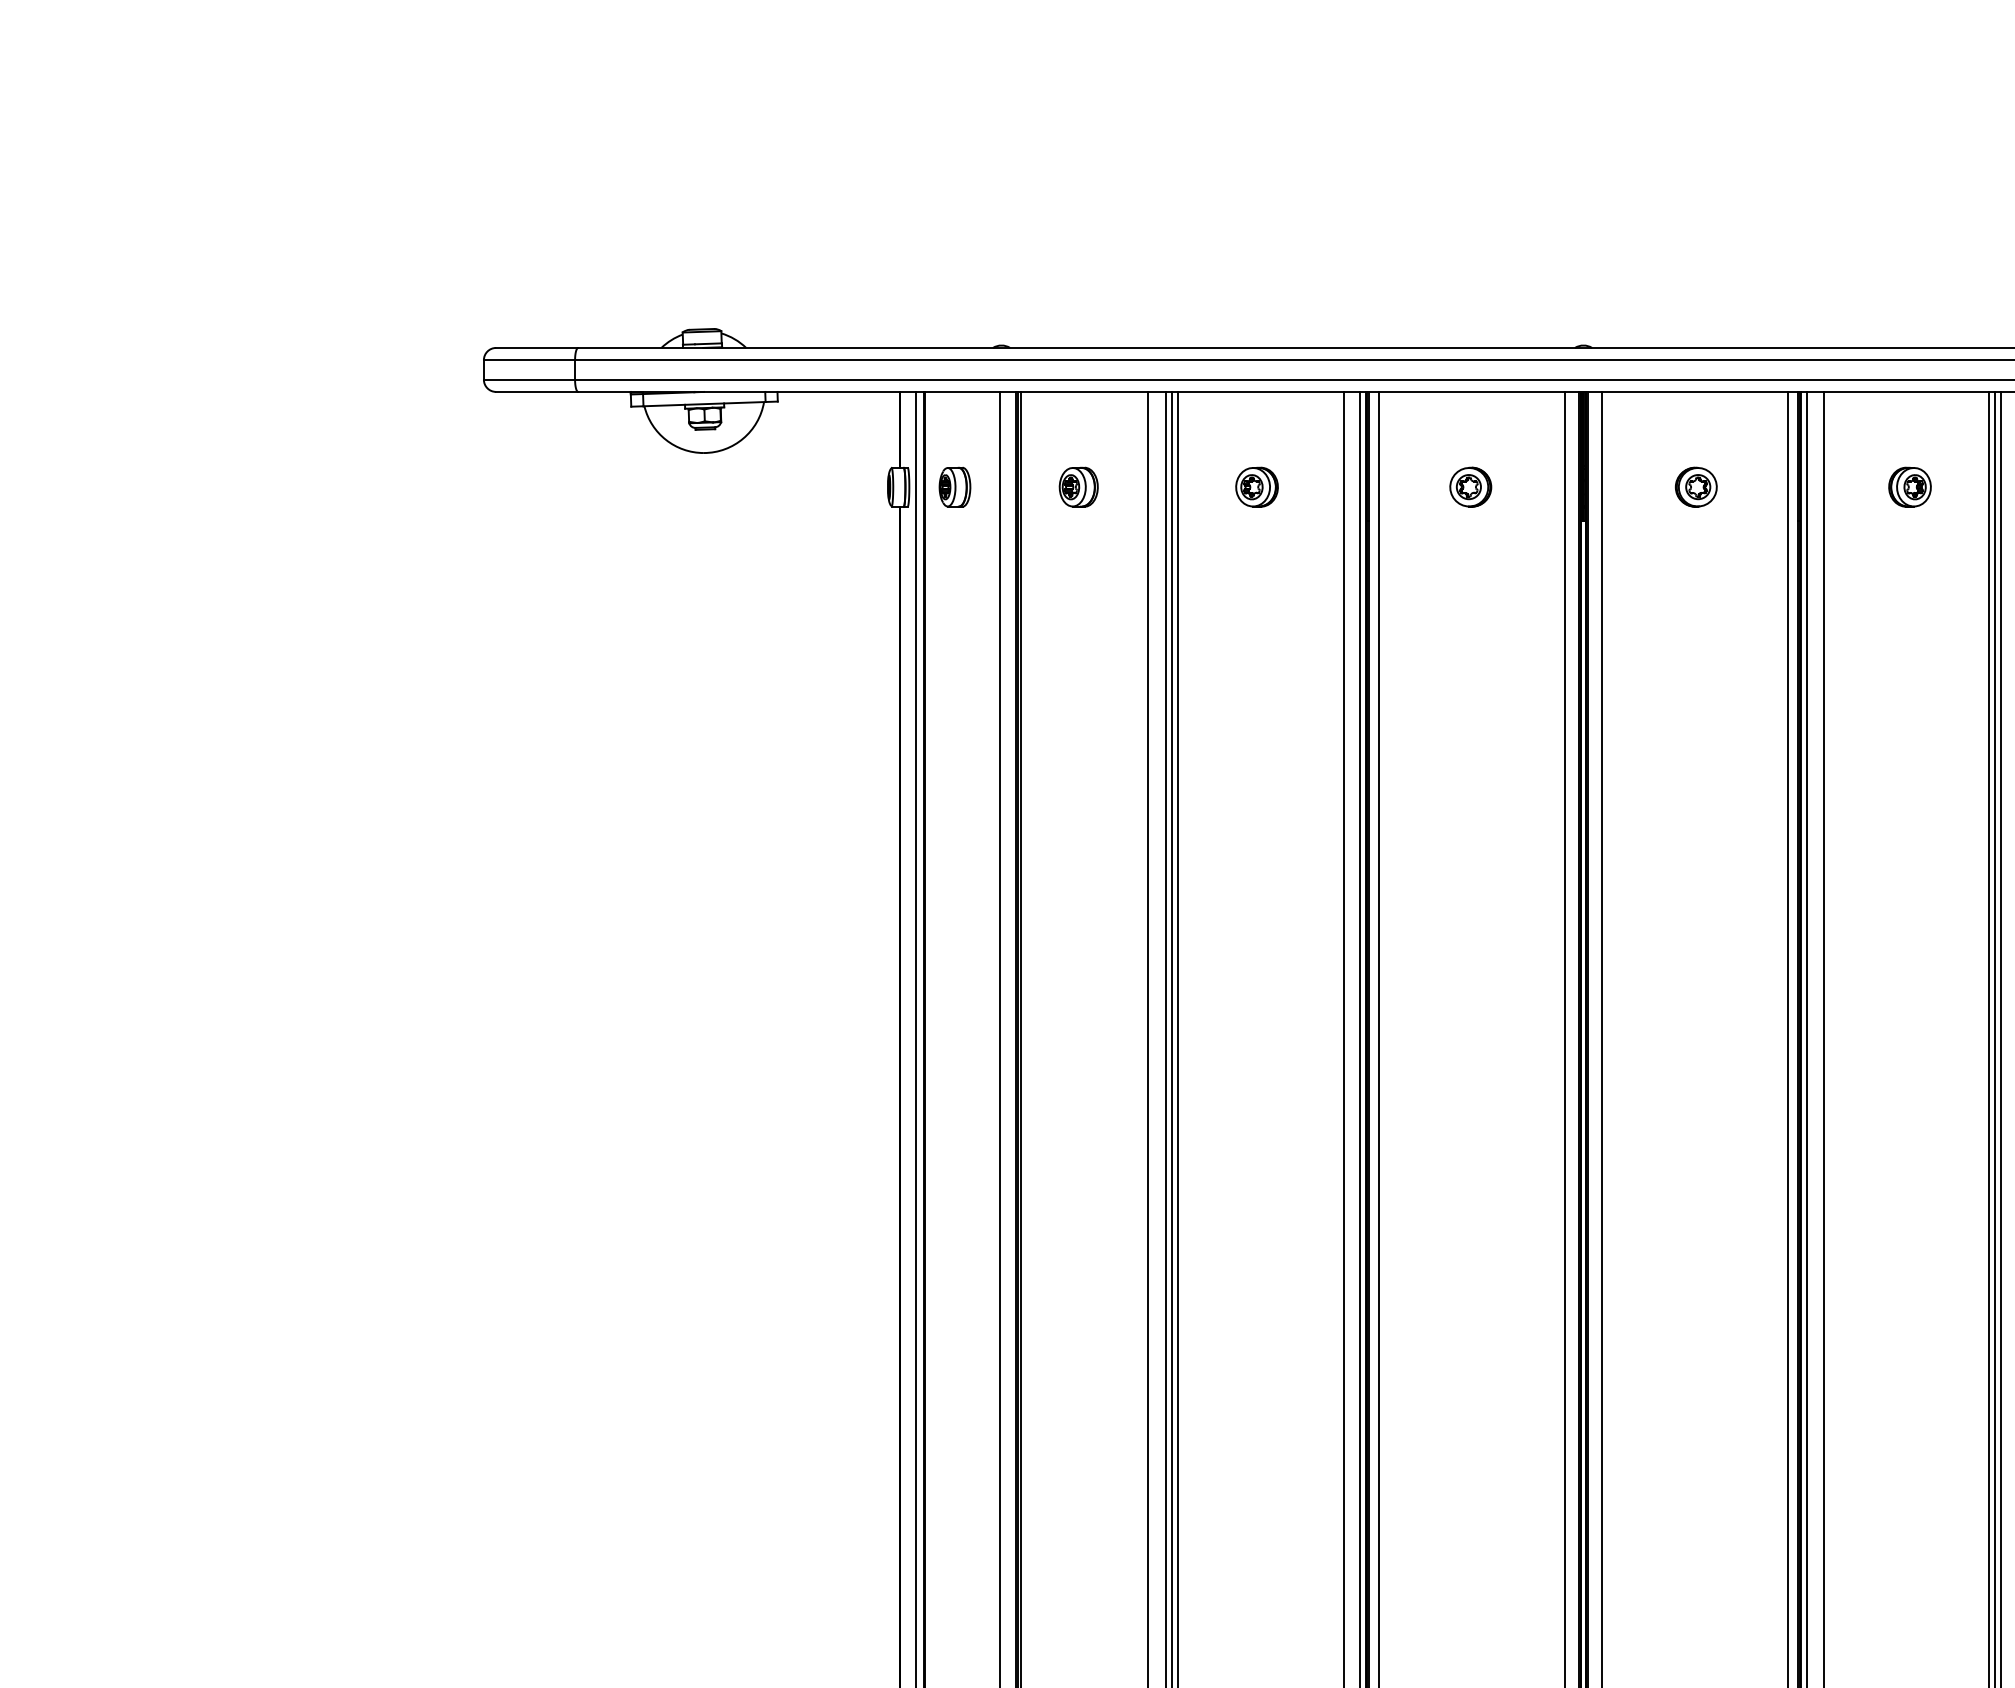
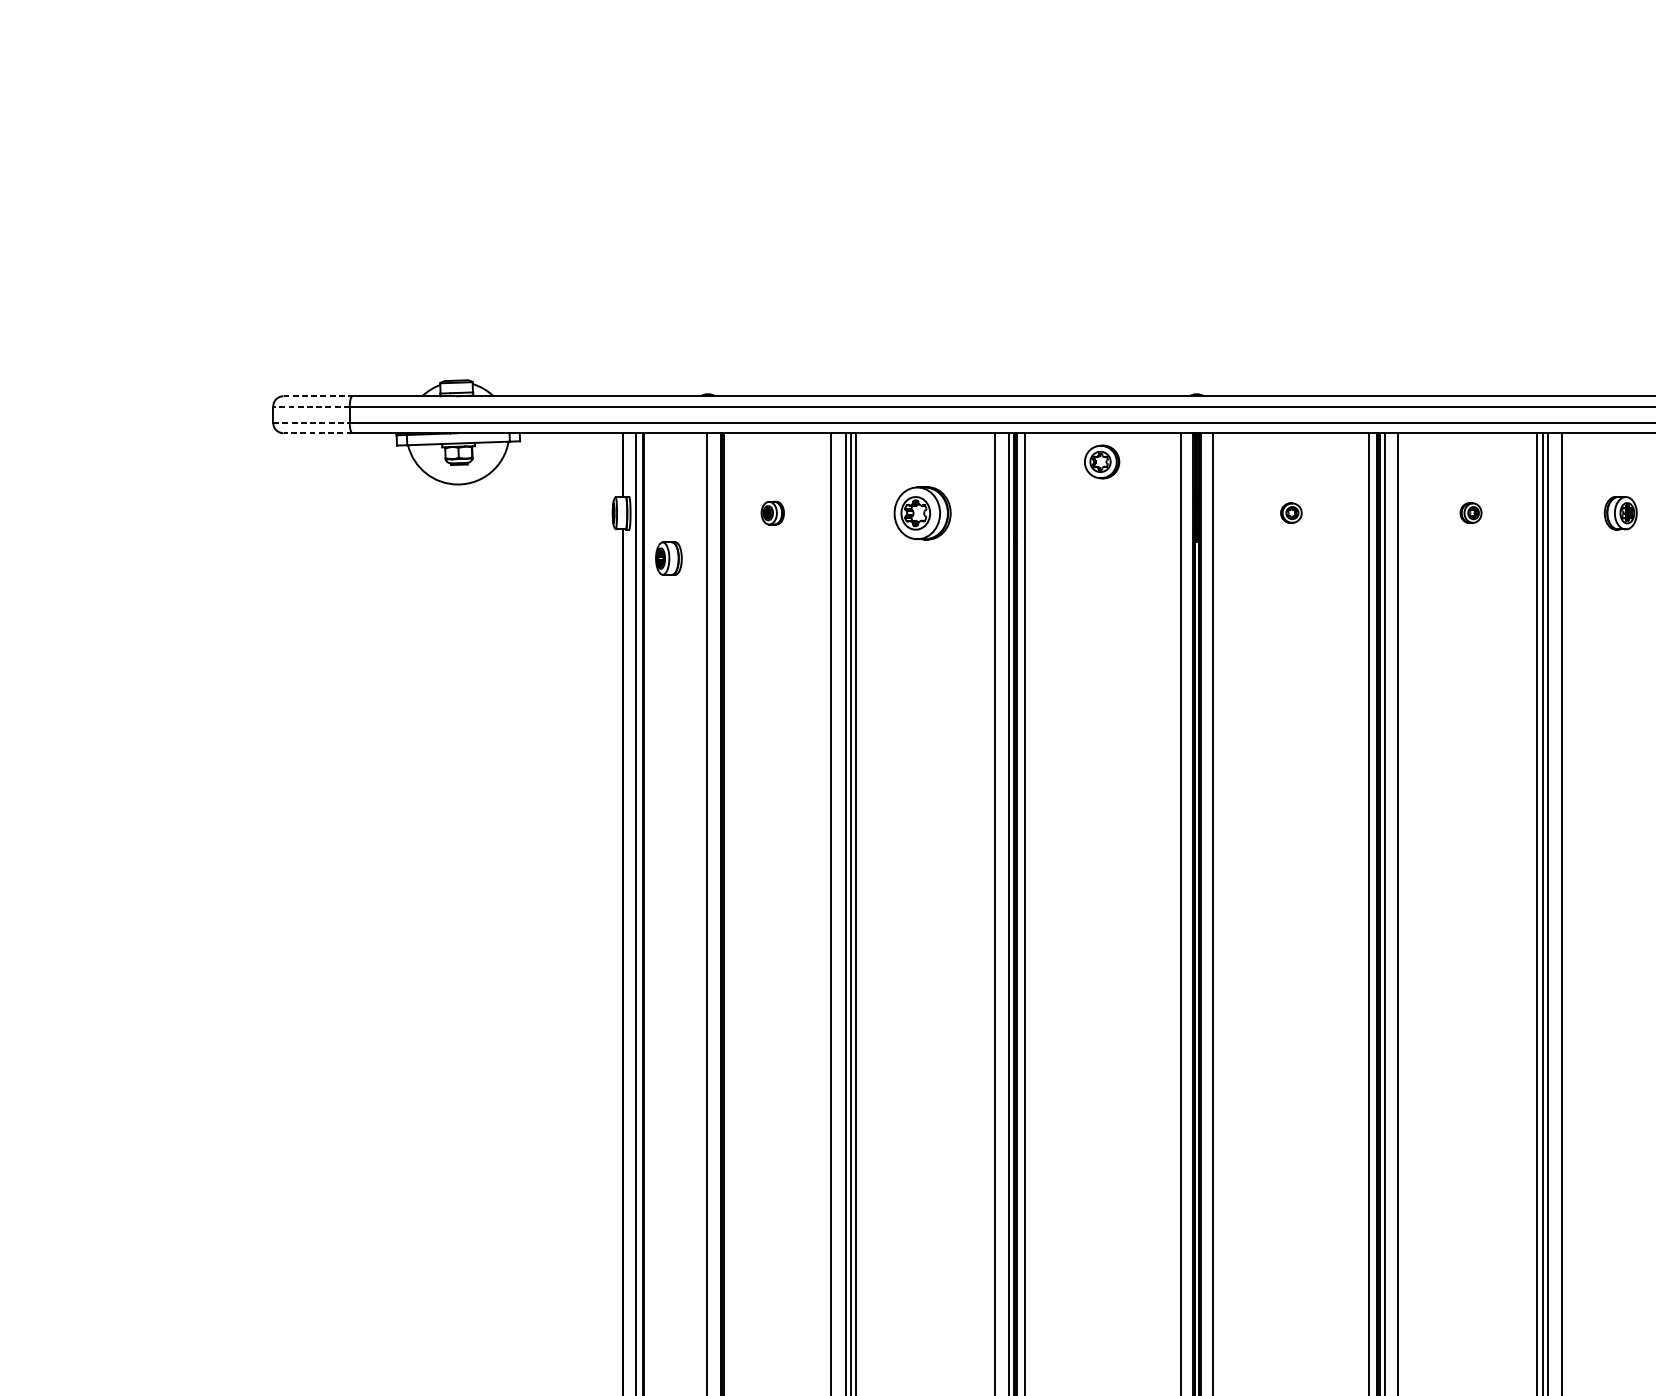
line: (537, 347) -> (318, 395), solid -> dashed
line: (529, 360) -> (311, 406), solid -> dashed
line: (529, 379) -> (311, 422), solid -> dashed
line: (536, 391) -> (317, 432), solid -> dashed
part: (954, 486) -> (668, 557), moved
part: (1078, 486) -> (772, 512), size x0.7
part: (1256, 486) -> (922, 512), size x1.6
part: (1470, 486) -> (1101, 461), moved
part: (1695, 486) -> (1290, 512), size x0.6
part: (1909, 486) -> (1470, 512), size x0.6

